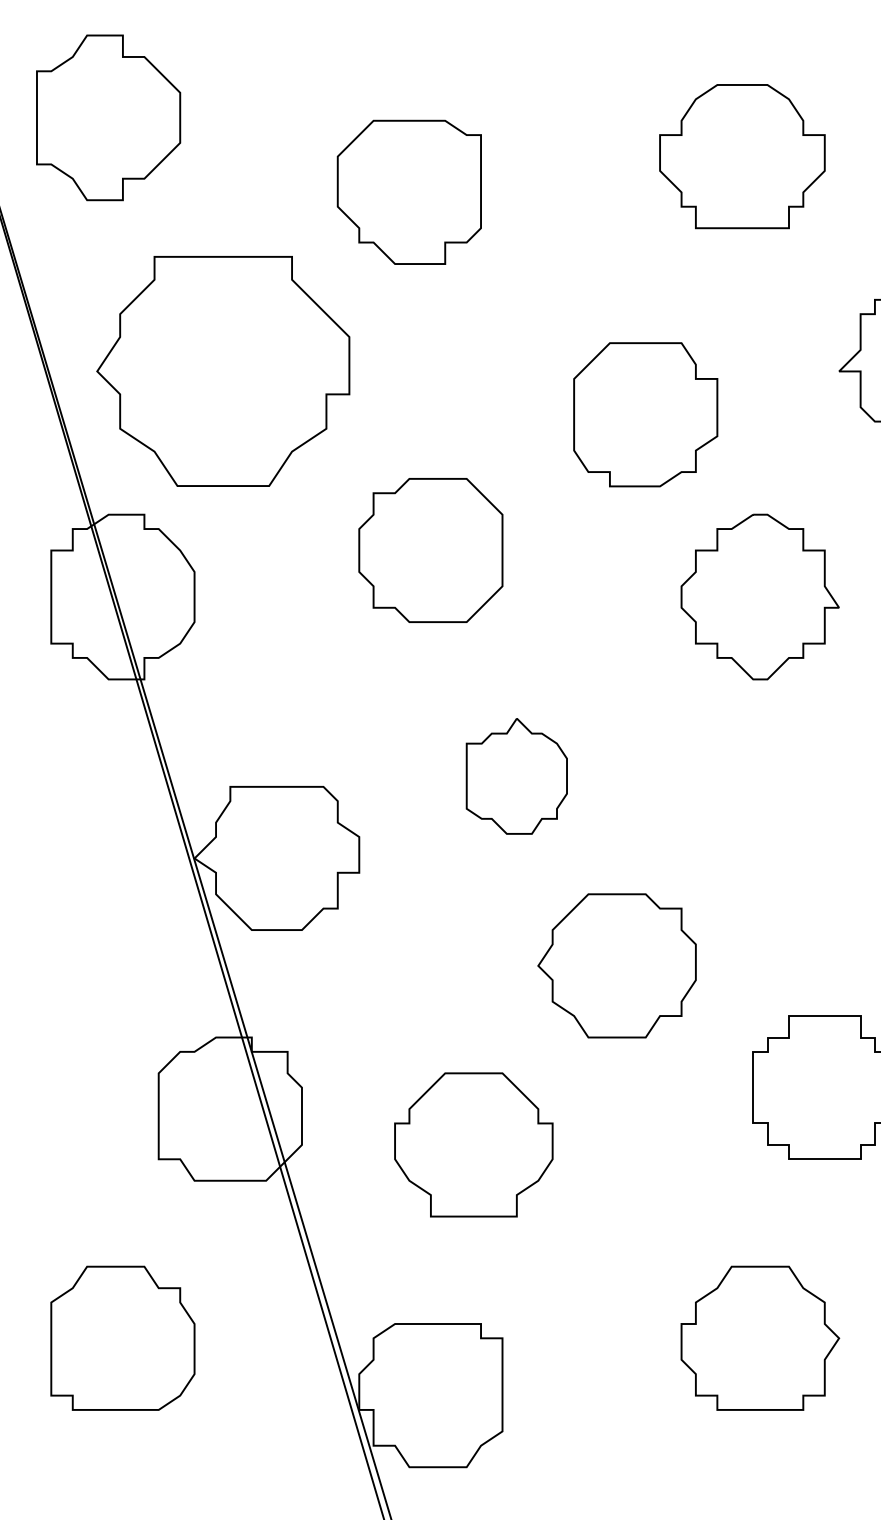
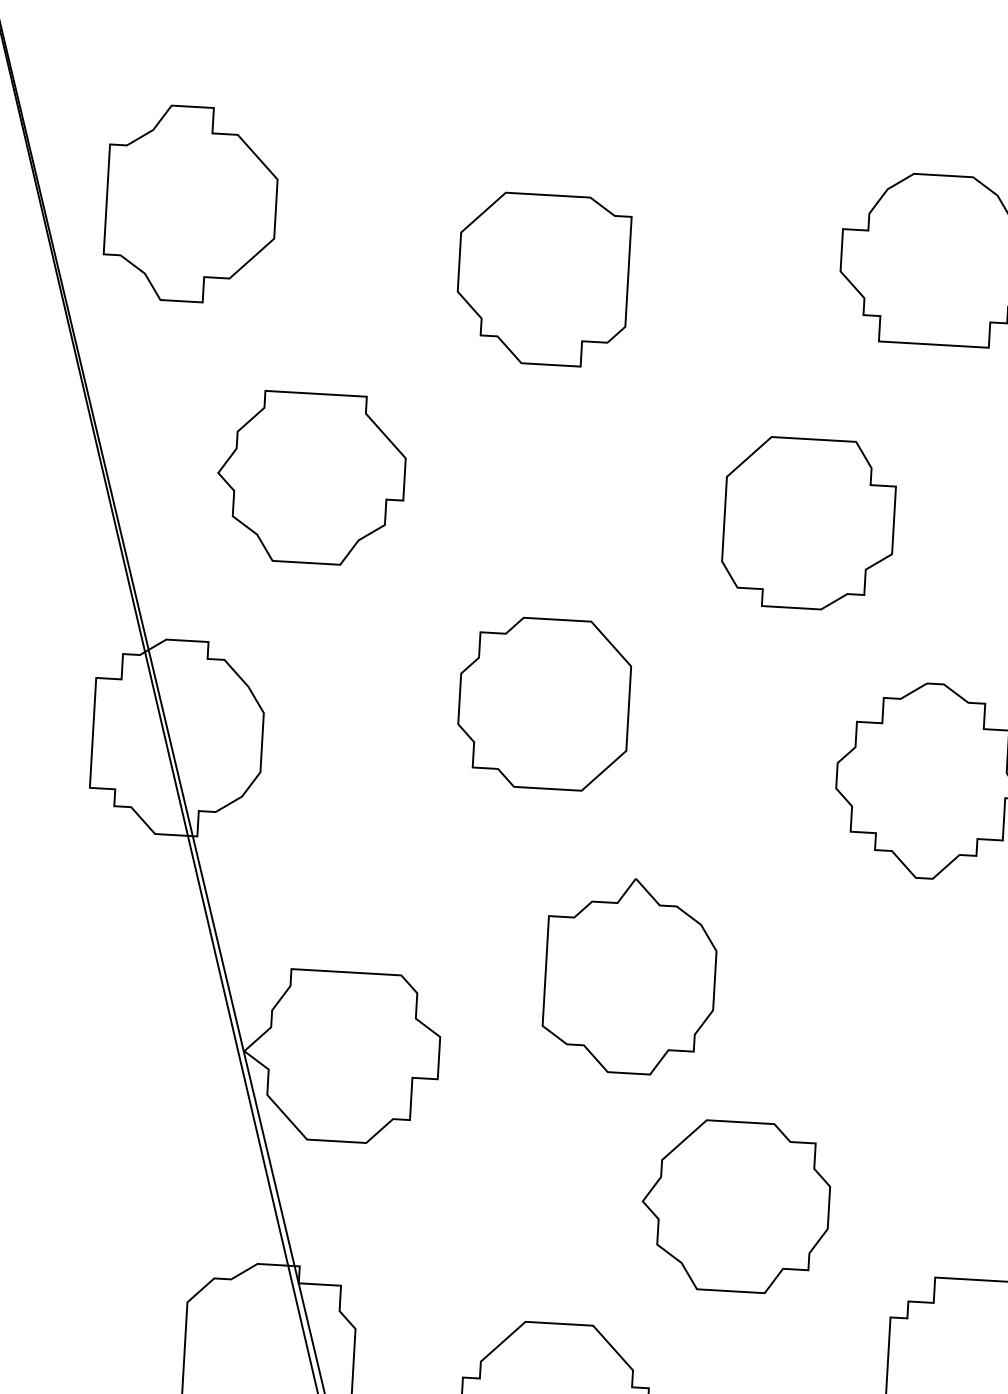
part: (108, 117) -> (191, 203), moved
part: (222, 371) -> (310, 478), size x0.62
part: (645, 414) -> (808, 523), moved
part: (516, 776) -> (629, 976), size x1.43

